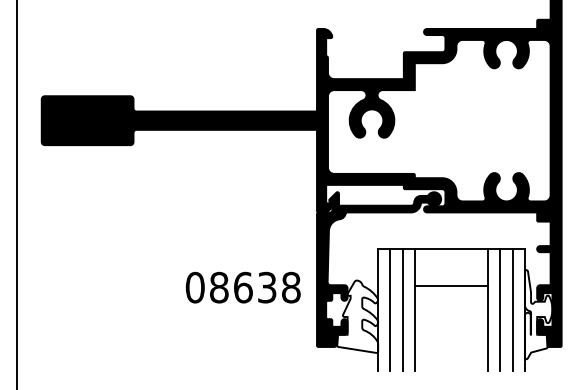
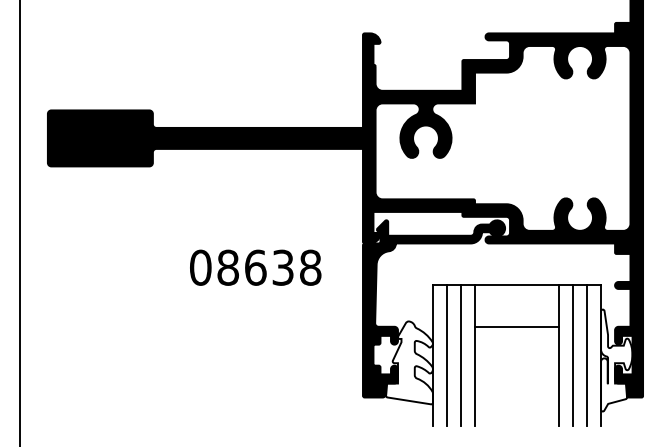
text: (242, 287) -> (254, 267), moved

